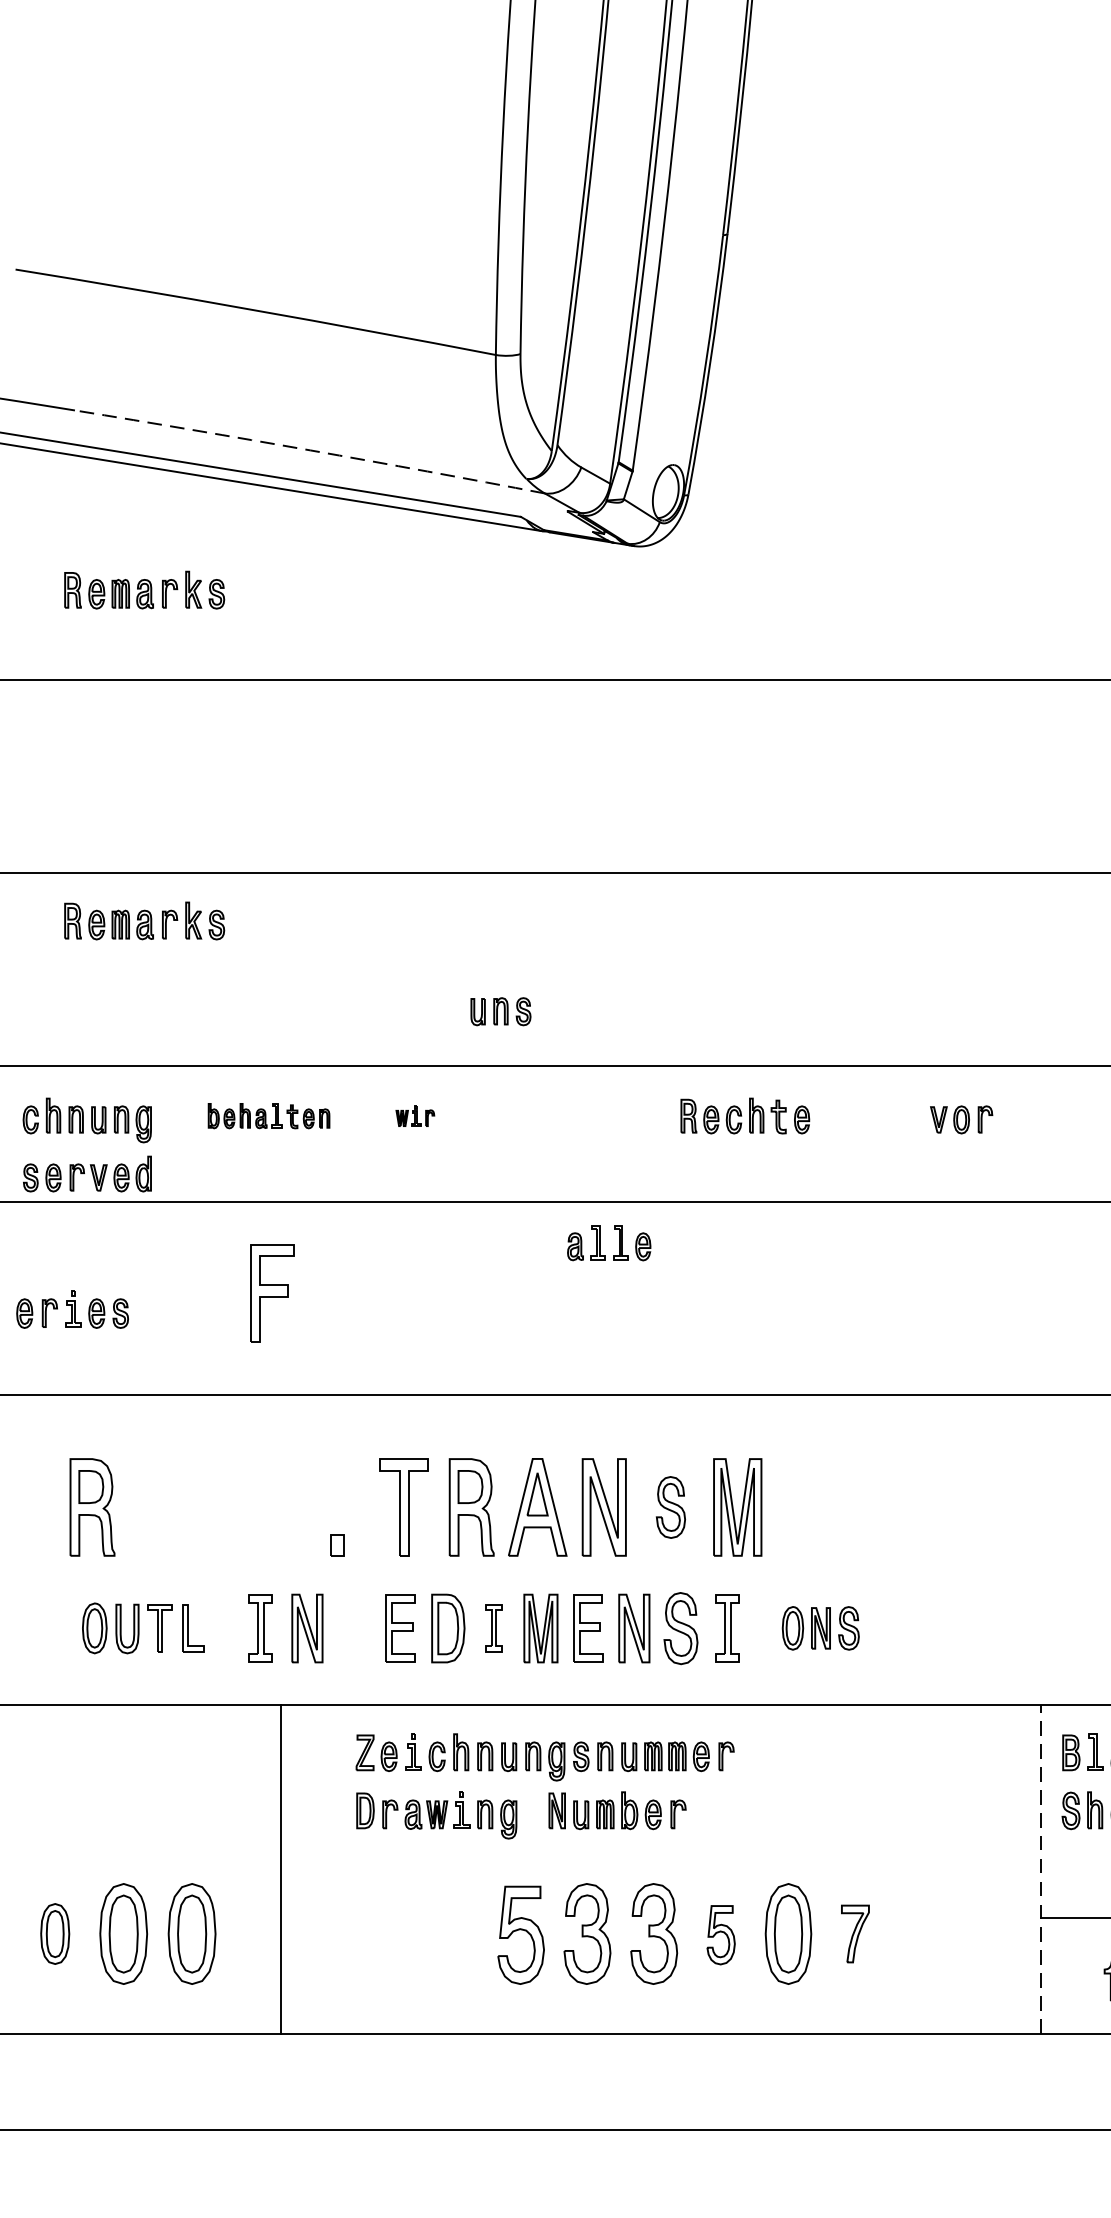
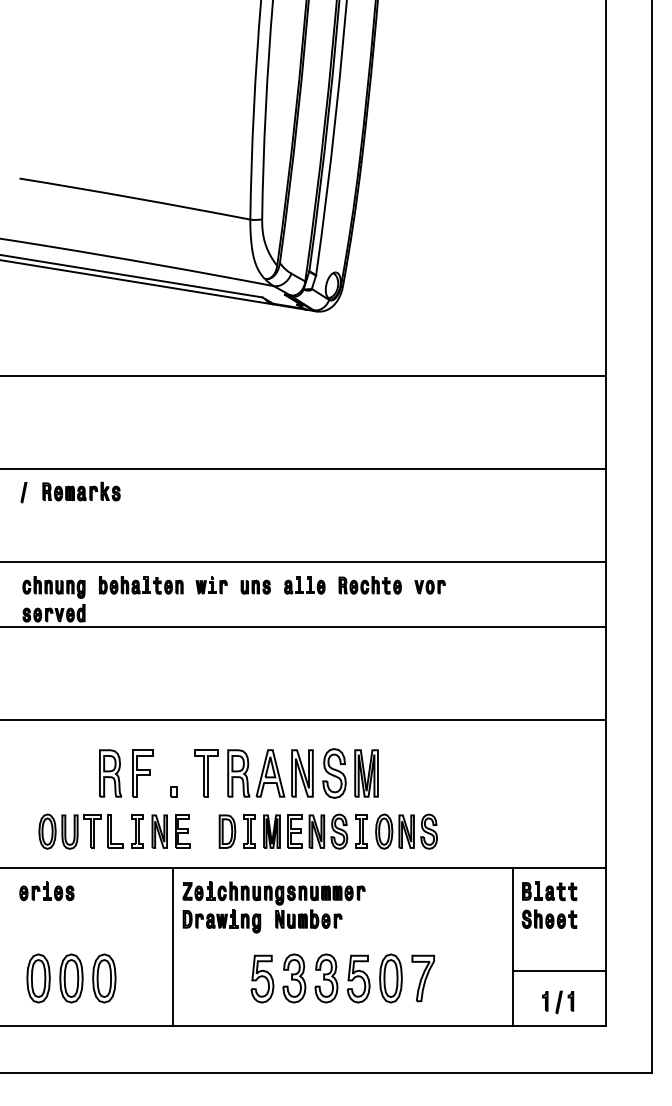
arc: (310, 450) -> (161, 265), dashed -> solid
part: (144, 589) -> (81, 332), removed
line: (23, 922) -> (23, 492), added
part: (500, 1010) -> (255, 586), moved
part: (269, 1116) -> (141, 585), size x1.43
part: (415, 1116) -> (211, 585), size x1.67
part: (960, 1118) -> (429, 586), moved
part: (608, 1243) -> (304, 585), moved
part: (271, 1293) -> (142, 773), moved
part: (71, 1309) -> (46, 891), moved
part: (92, 1507) -> (110, 773), moved
part: (670, 1507) -> (334, 773), size x1.67
part: (142, 1628) -> (80, 831), size x1.43
part: (400, 1628) -> (182, 831), moved
part: (494, 1628) -> (249, 831), size x1.43
part: (820, 1628) -> (406, 831), size x1.67
line: (1041, 1867) -> (512, 946), dashed -> solid
line: (281, 1869) -> (173, 947), moved
part: (55, 1934) -> (38, 978), size x1.67
part: (720, 1934) -> (358, 978), size x1.67
part: (854, 1934) -> (422, 978), size x1.67

